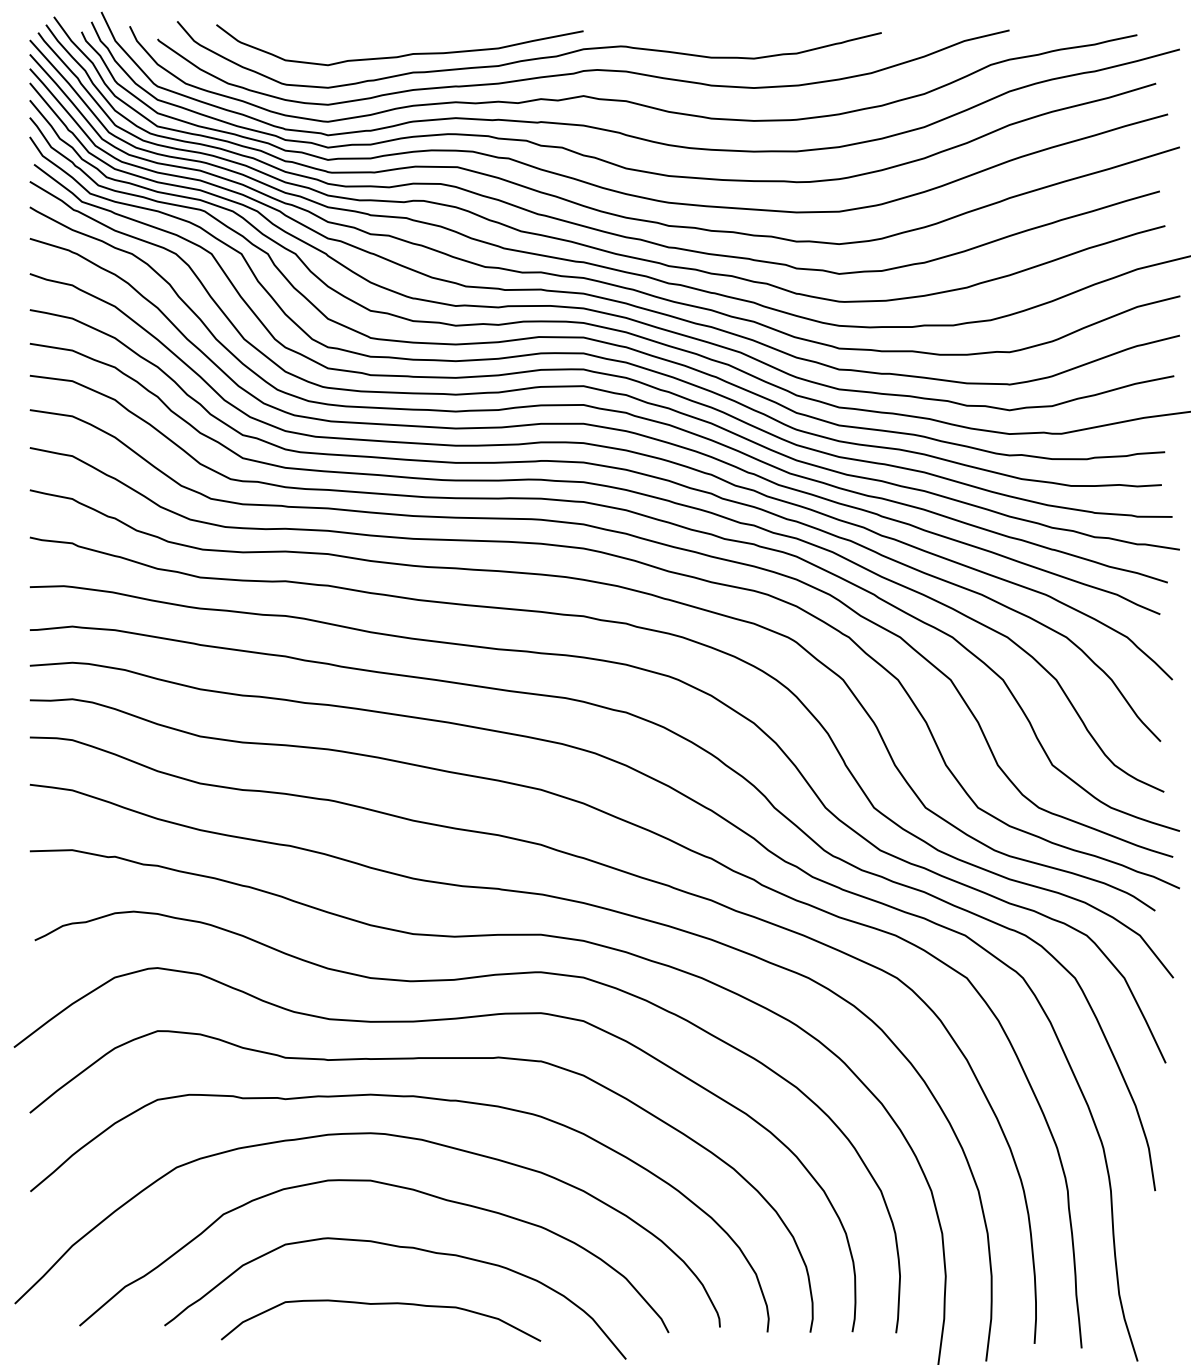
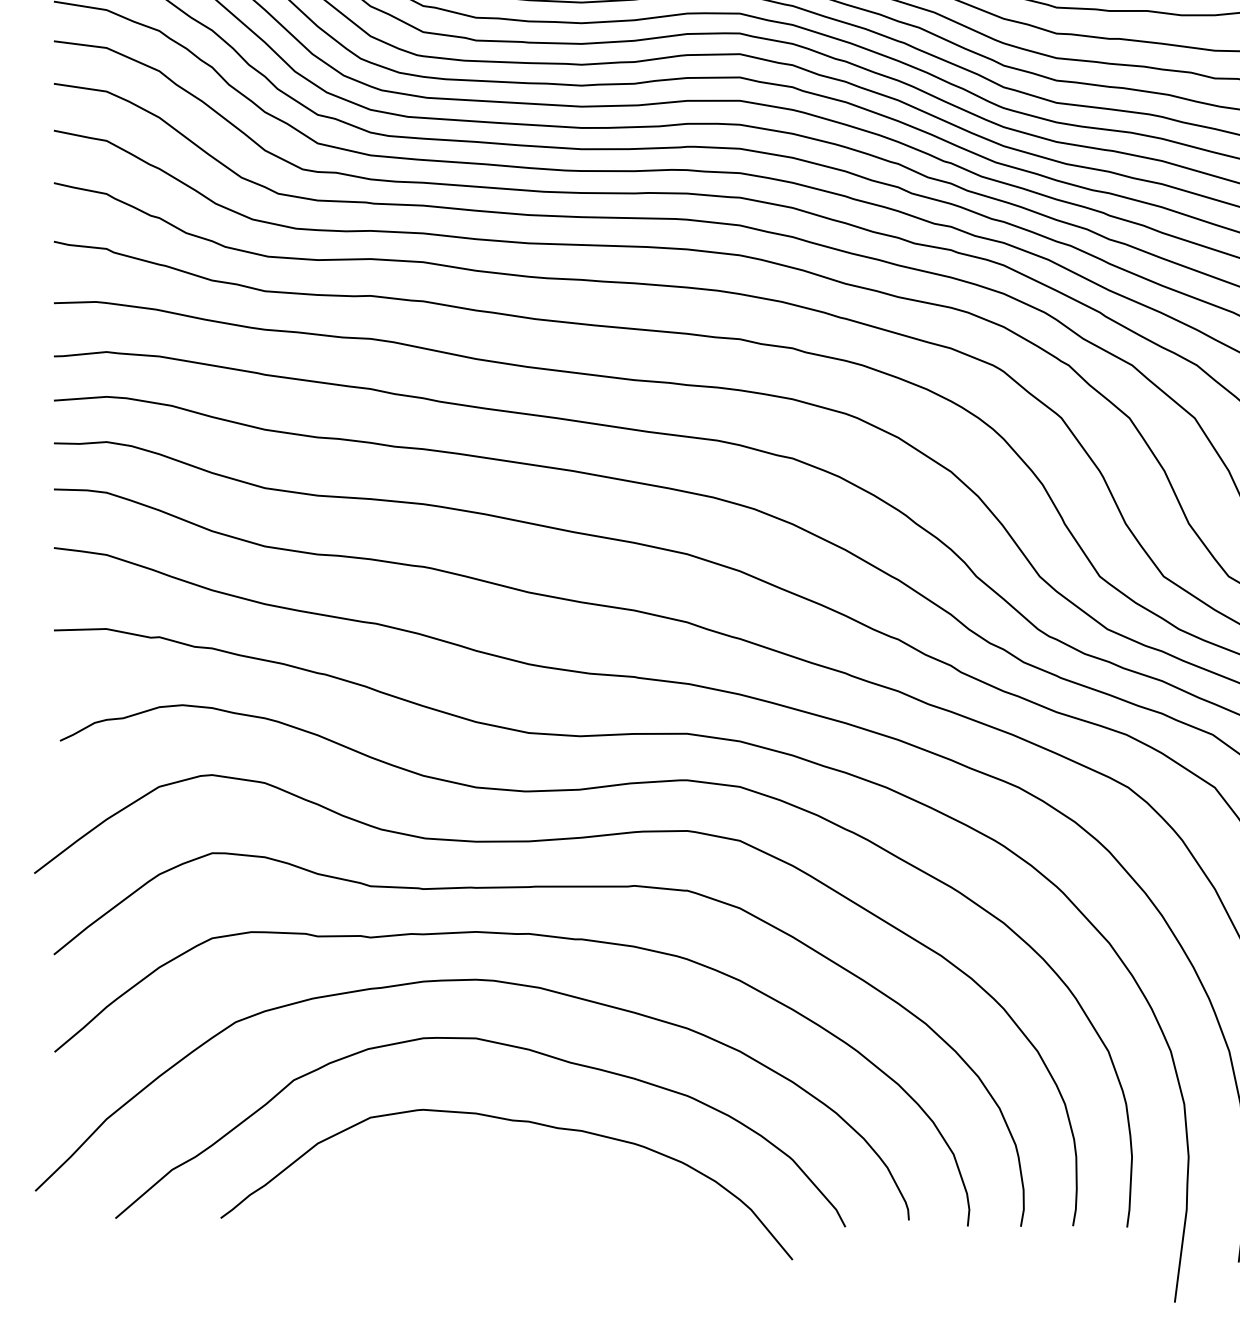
curve: (380, 1304) -> (488, 1191), removed

